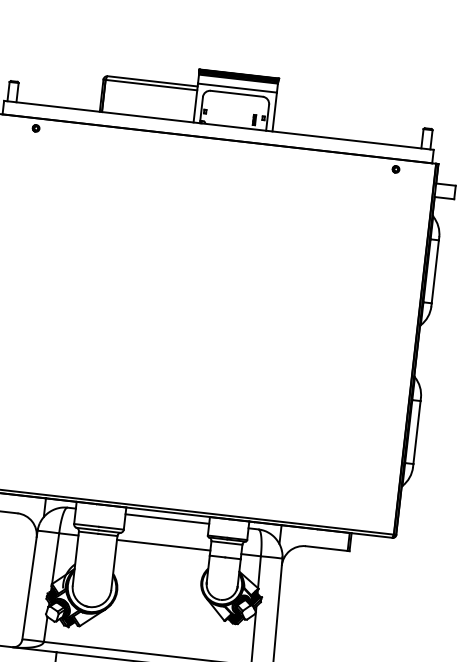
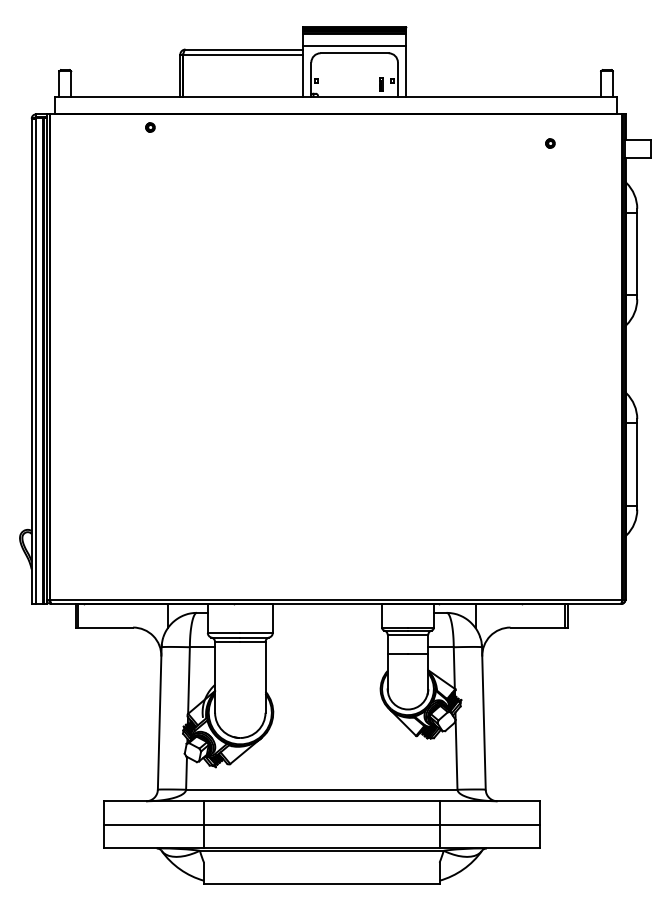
part: (36, 128) -> (150, 127), moved
part: (396, 169) -> (550, 143), moved
line: (167, 518) -> (327, 612), removed
line: (163, 545) -> (326, 647), removed

